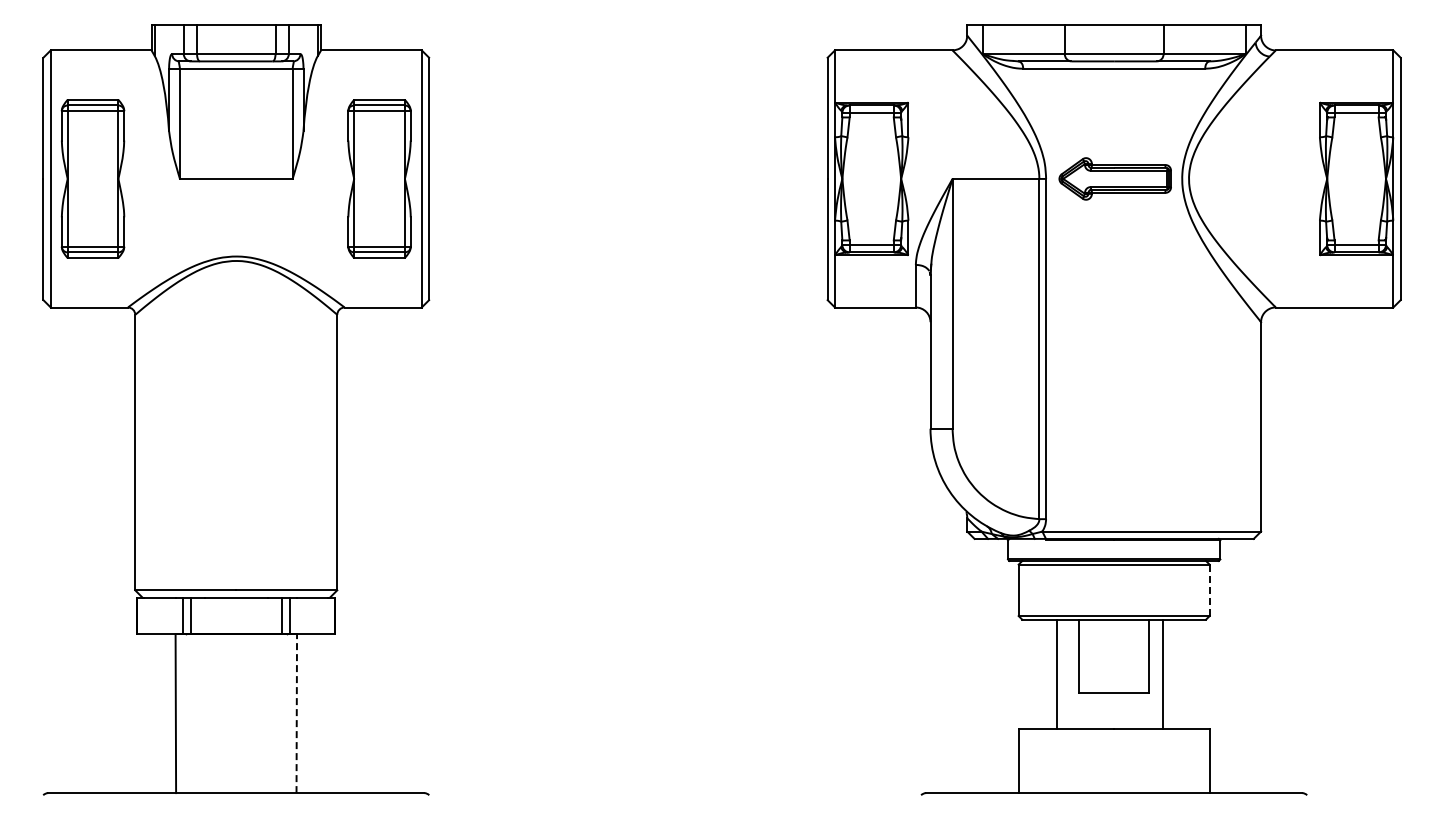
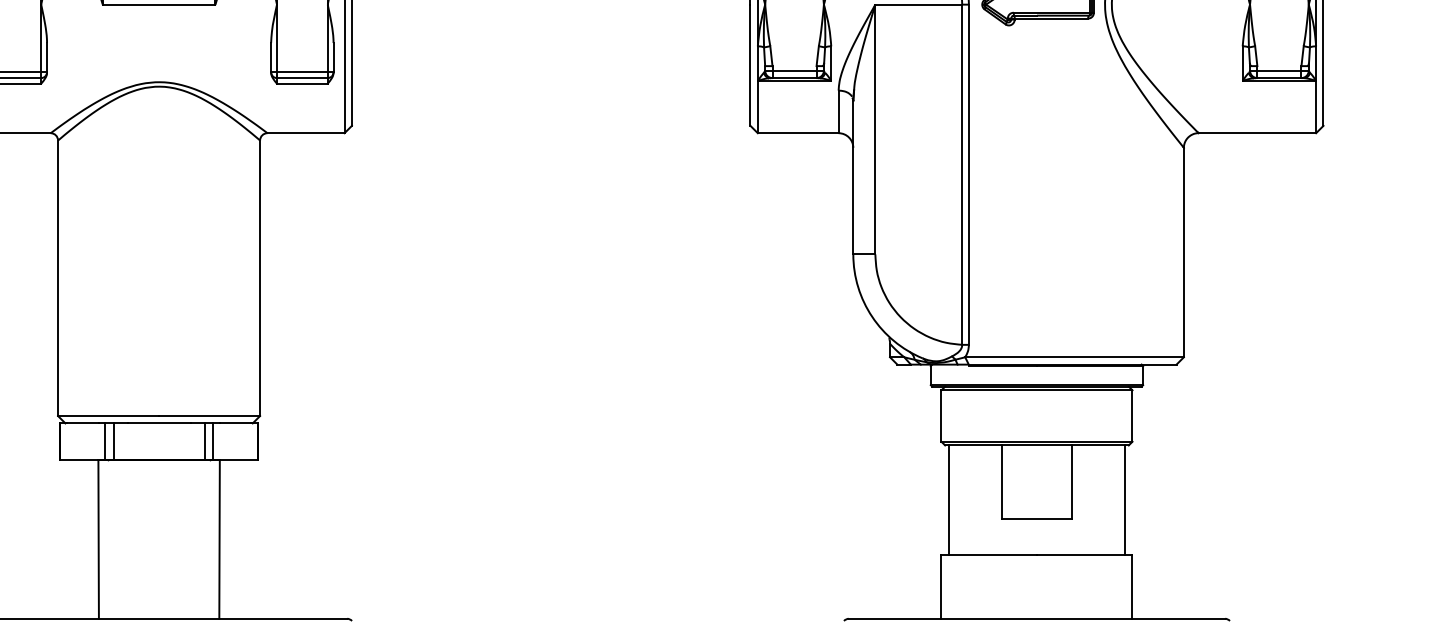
line: (1209, 590) -> (1132, 416), dashed -> solid
line: (1057, 674) -> (949, 500), moved
line: (1163, 674) -> (1125, 500), moved
line: (296, 713) -> (219, 539), dashed -> solid

